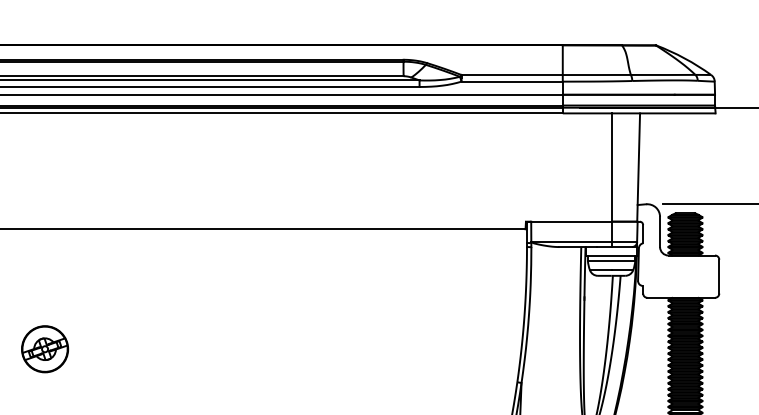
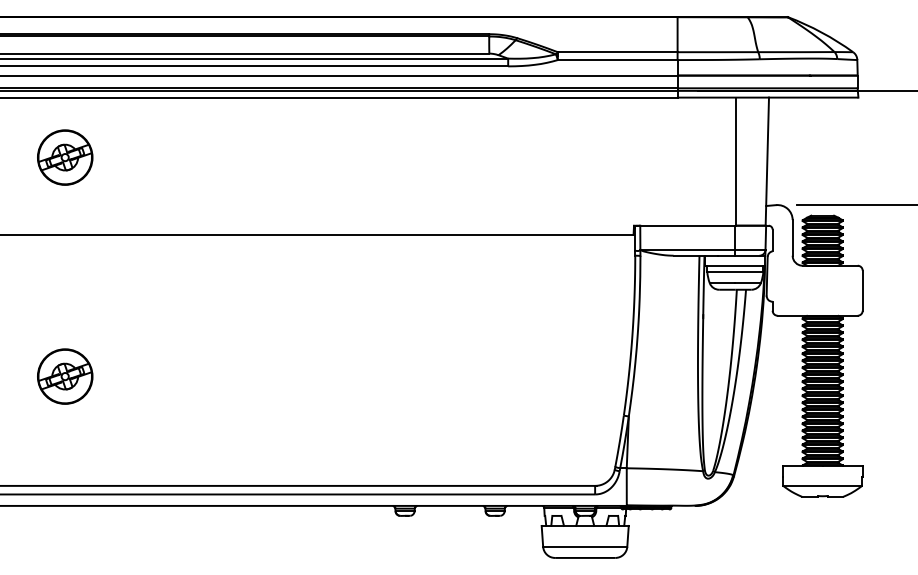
part: (45, 164) -> (65, 157), added

